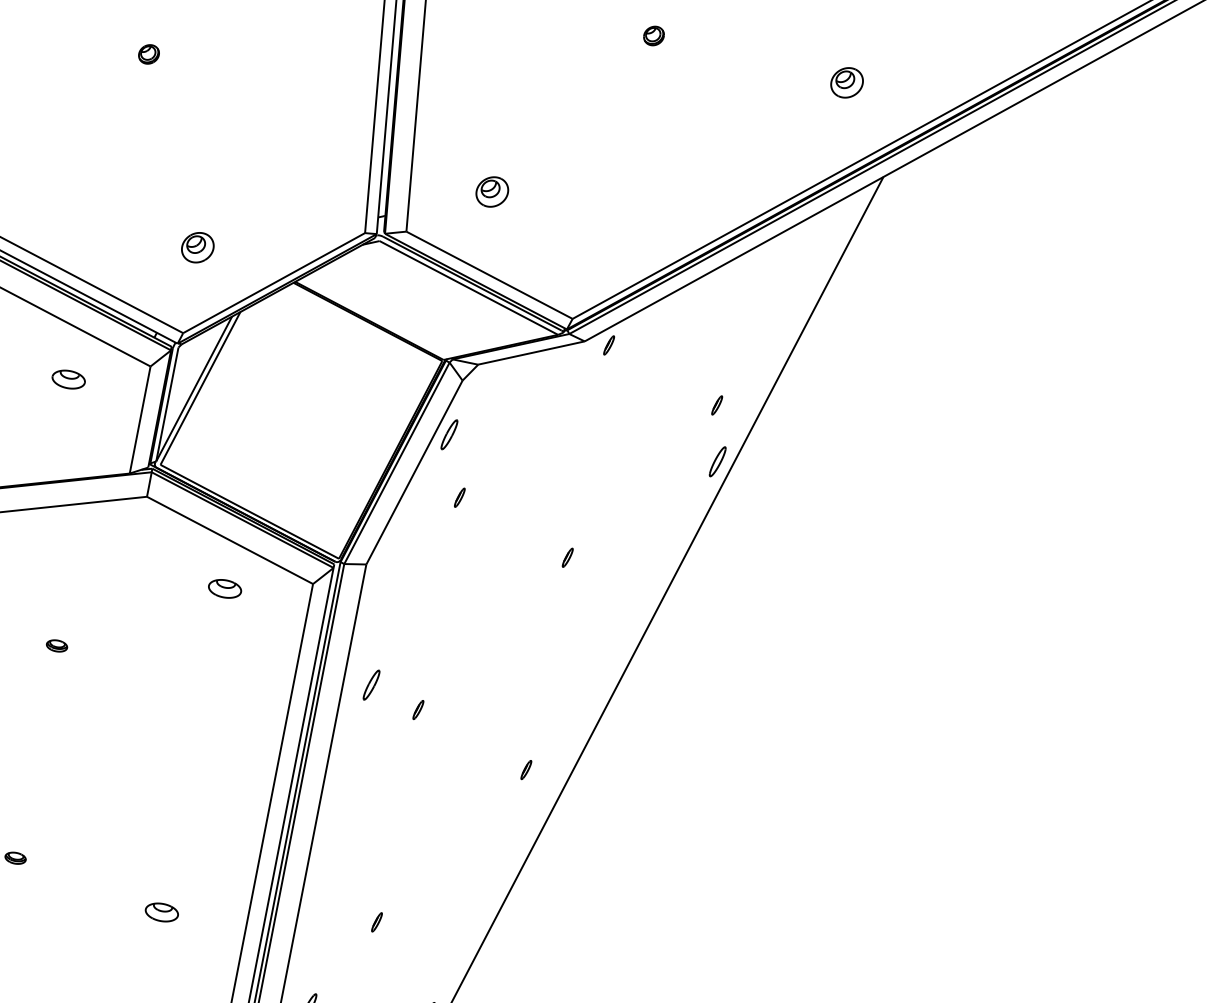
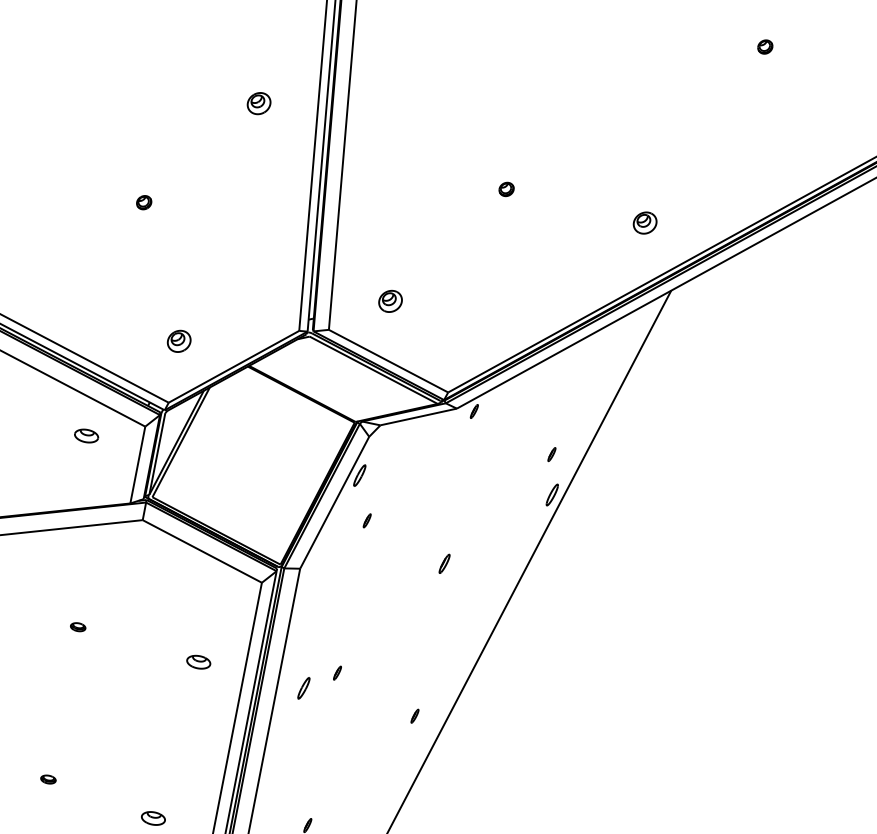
part: (567, 557) -> (444, 563), size x1.4
part: (224, 587) -> (198, 661), moved
part: (371, 685) -> (303, 688), moved

